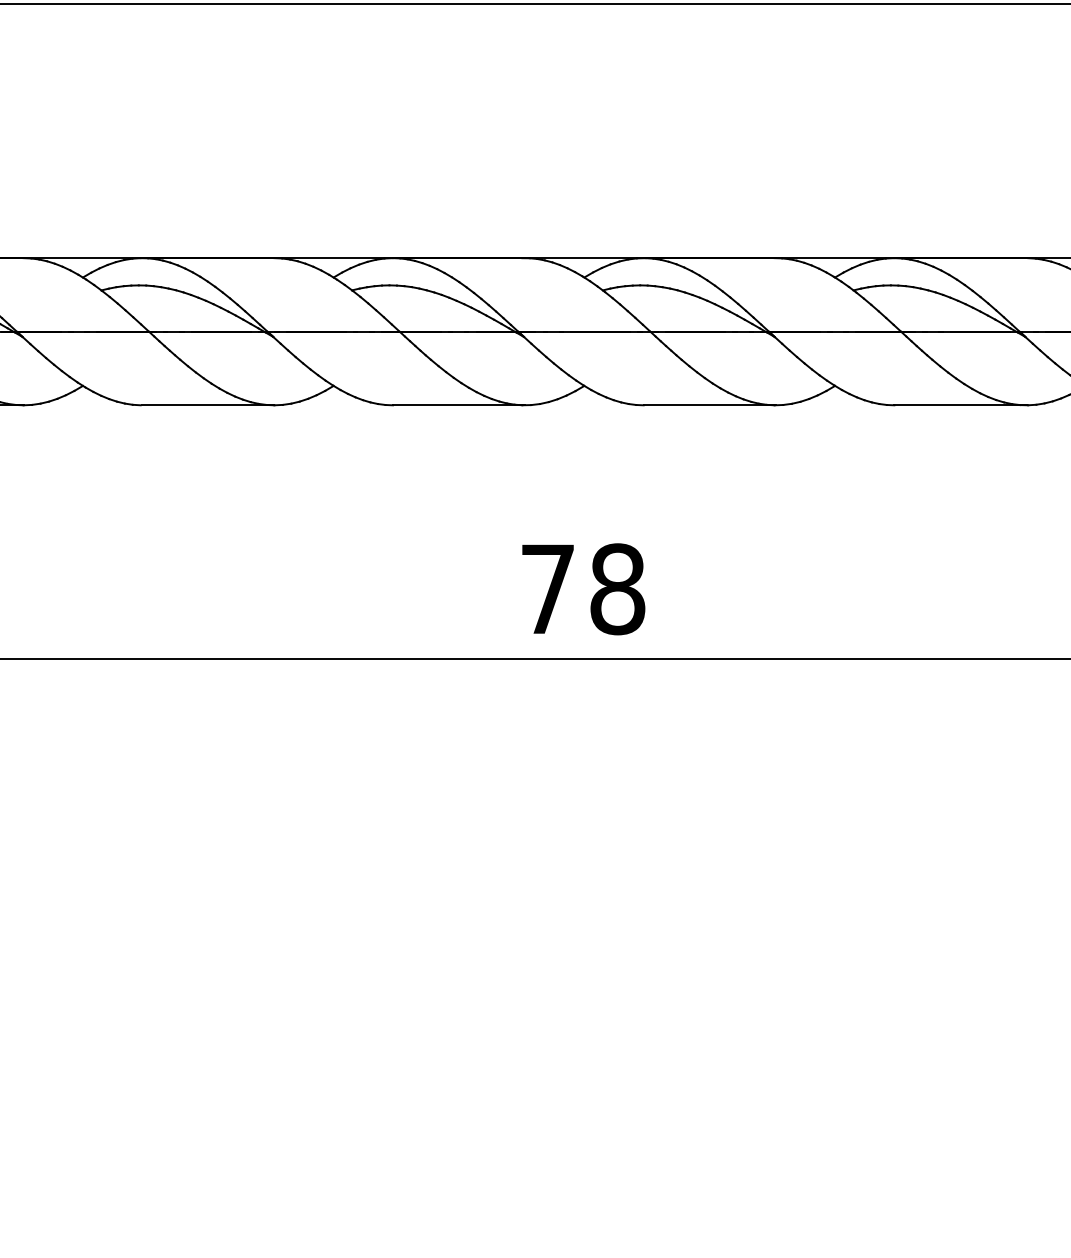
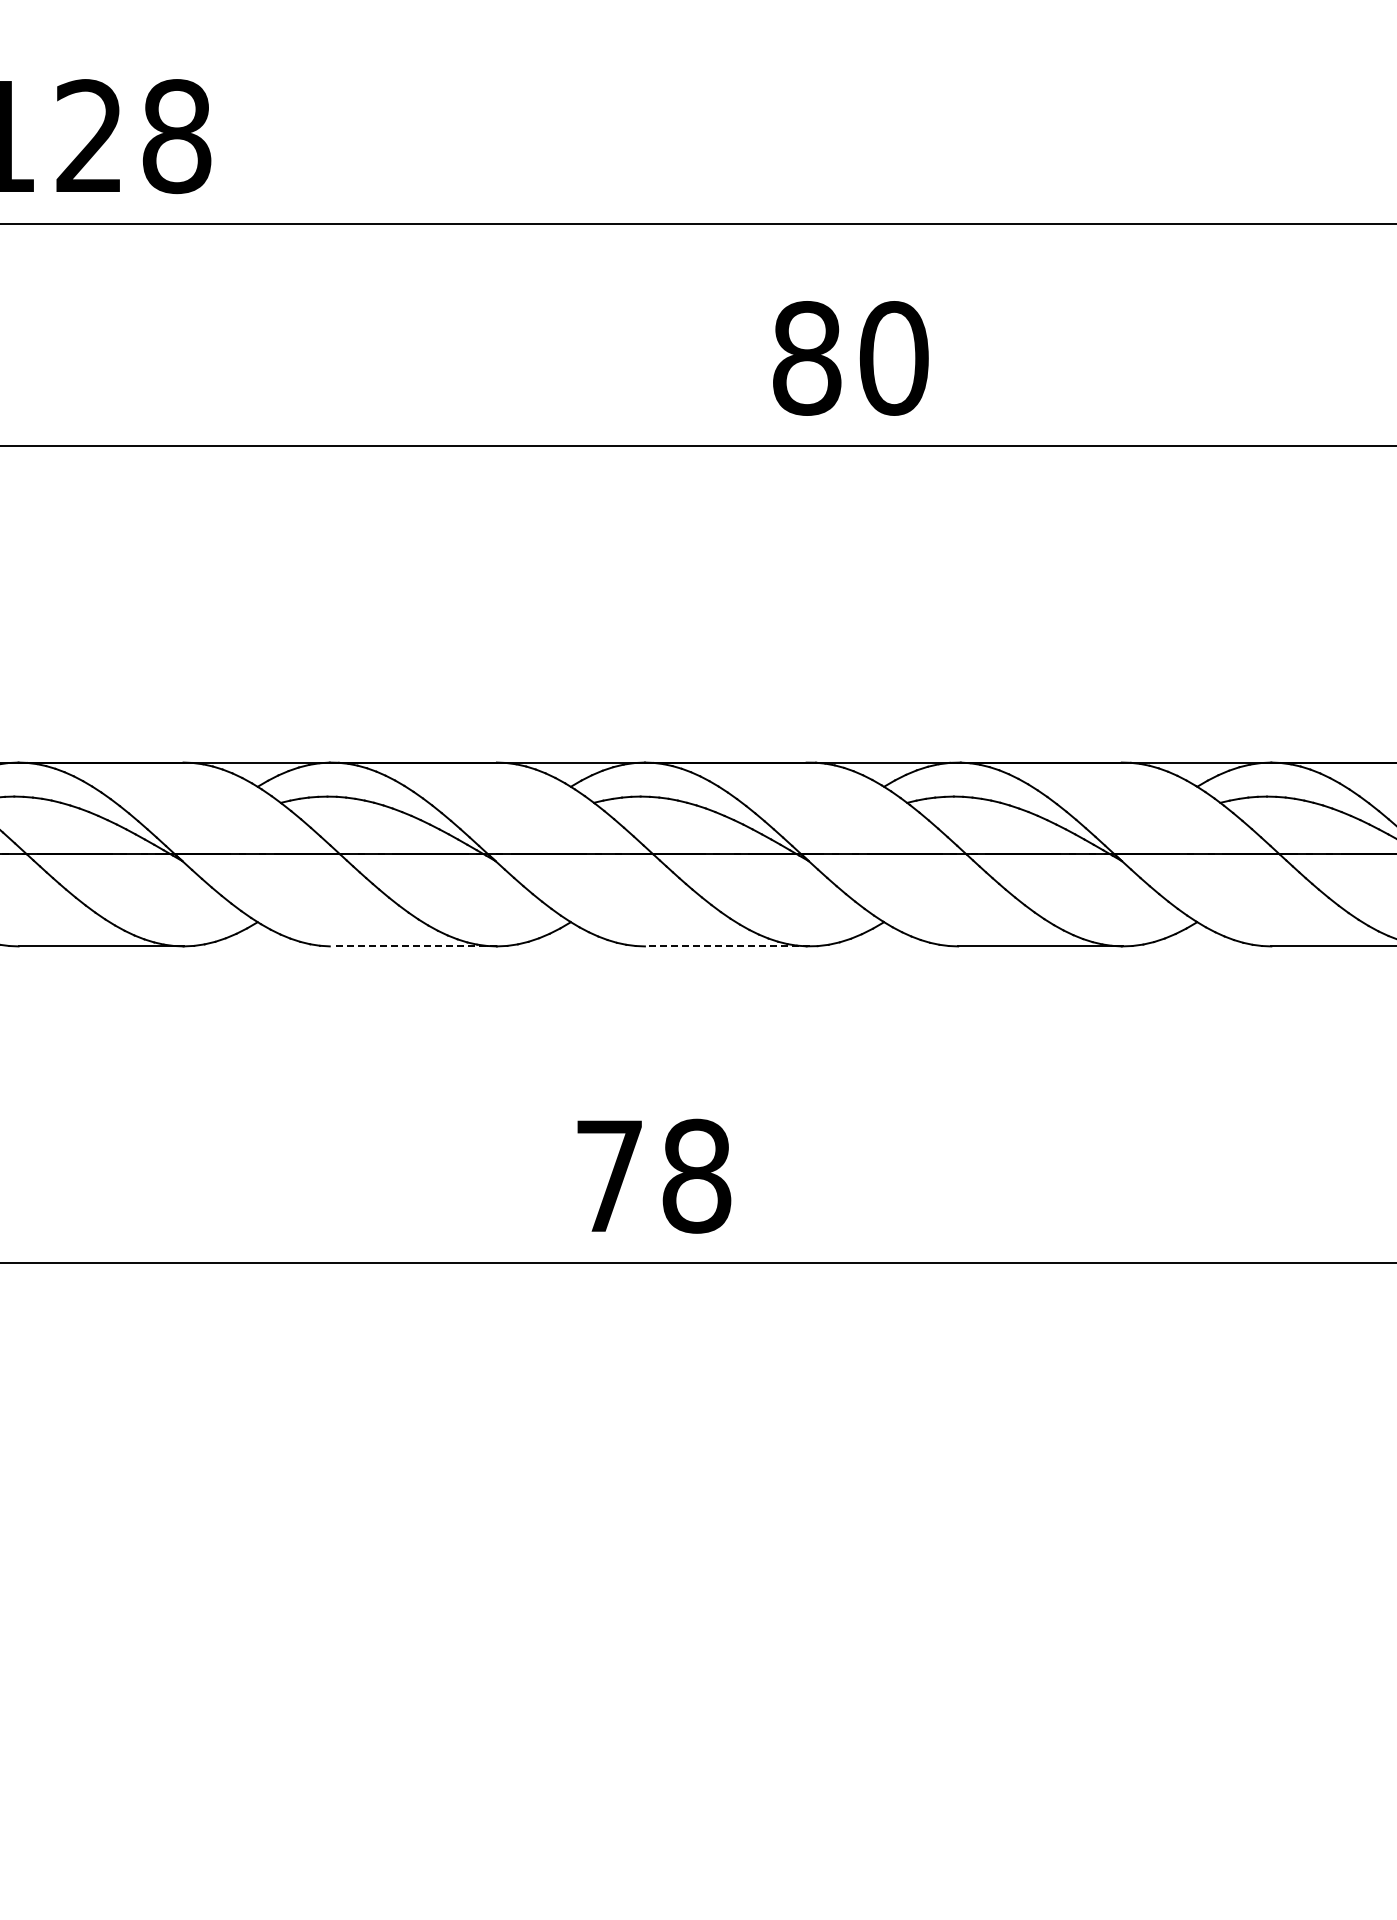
line: (208, 405) -> (414, 946), solid -> dashed
line: (459, 405) -> (727, 946), solid -> dashed
text: (583, 588) -> (654, 1175), moved

